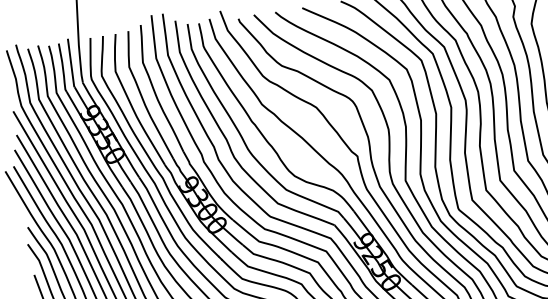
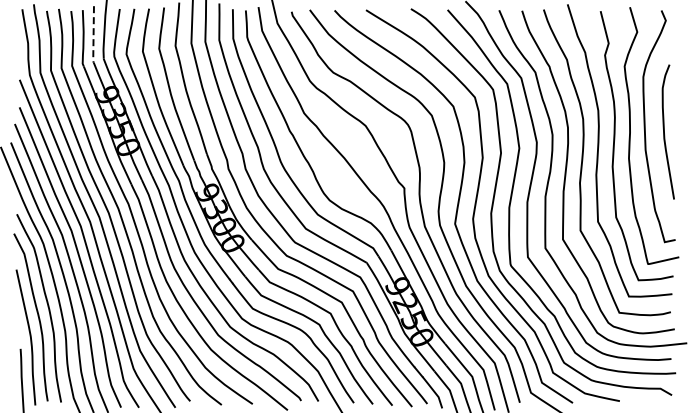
line: (71, 64) -> (93, 36), solid -> dashed

